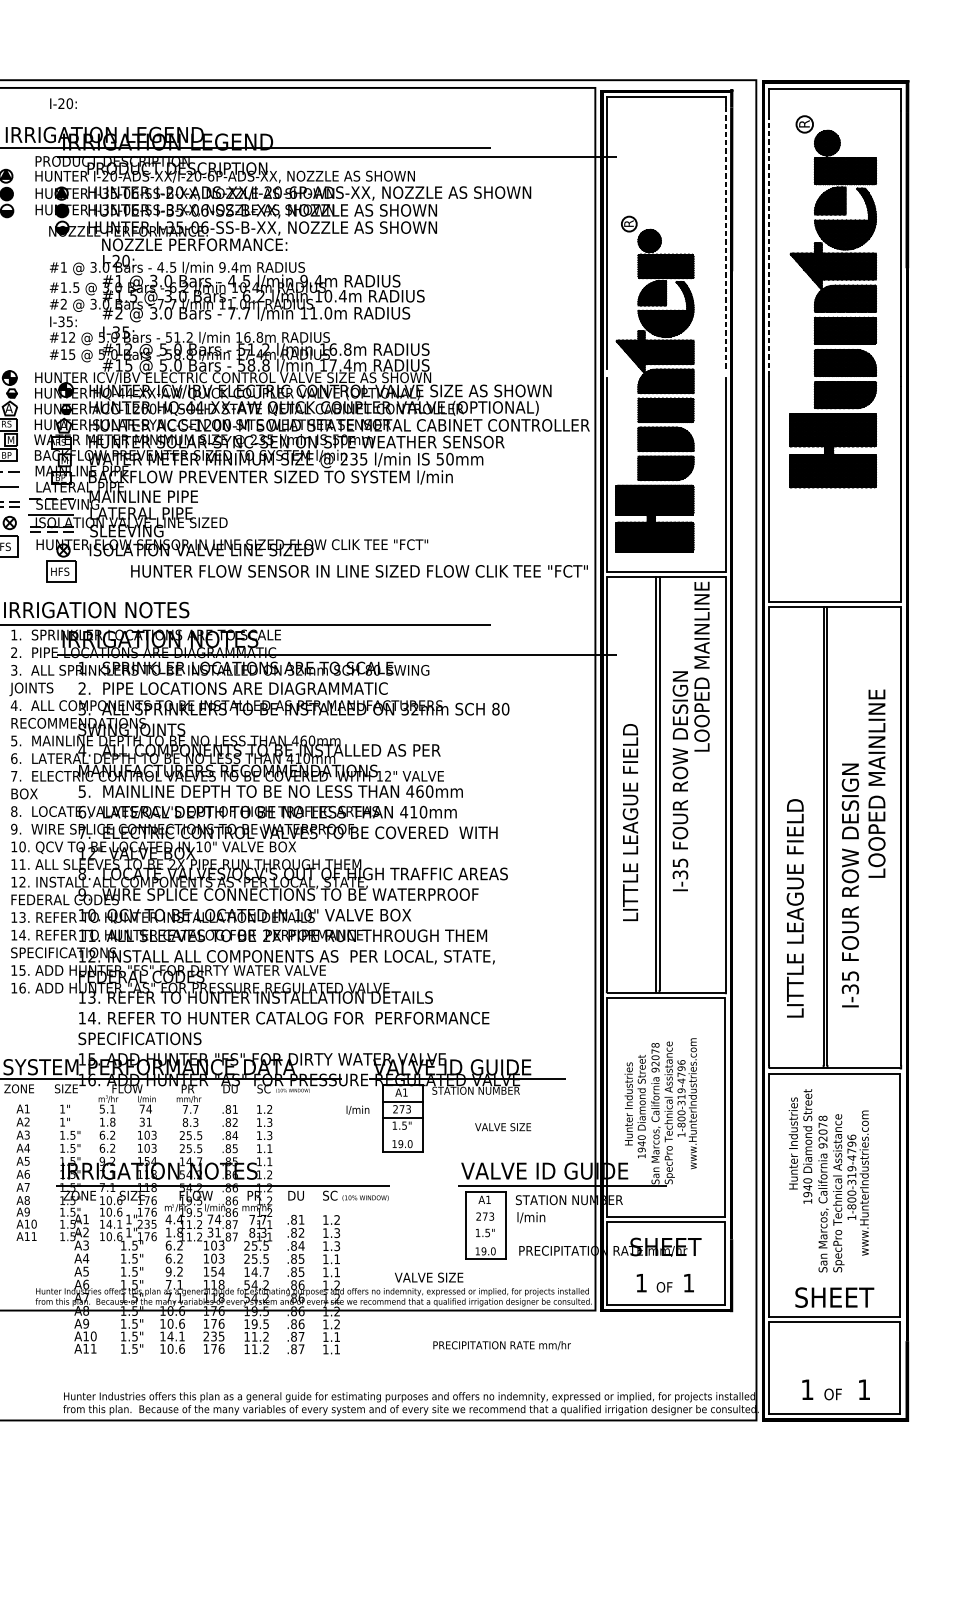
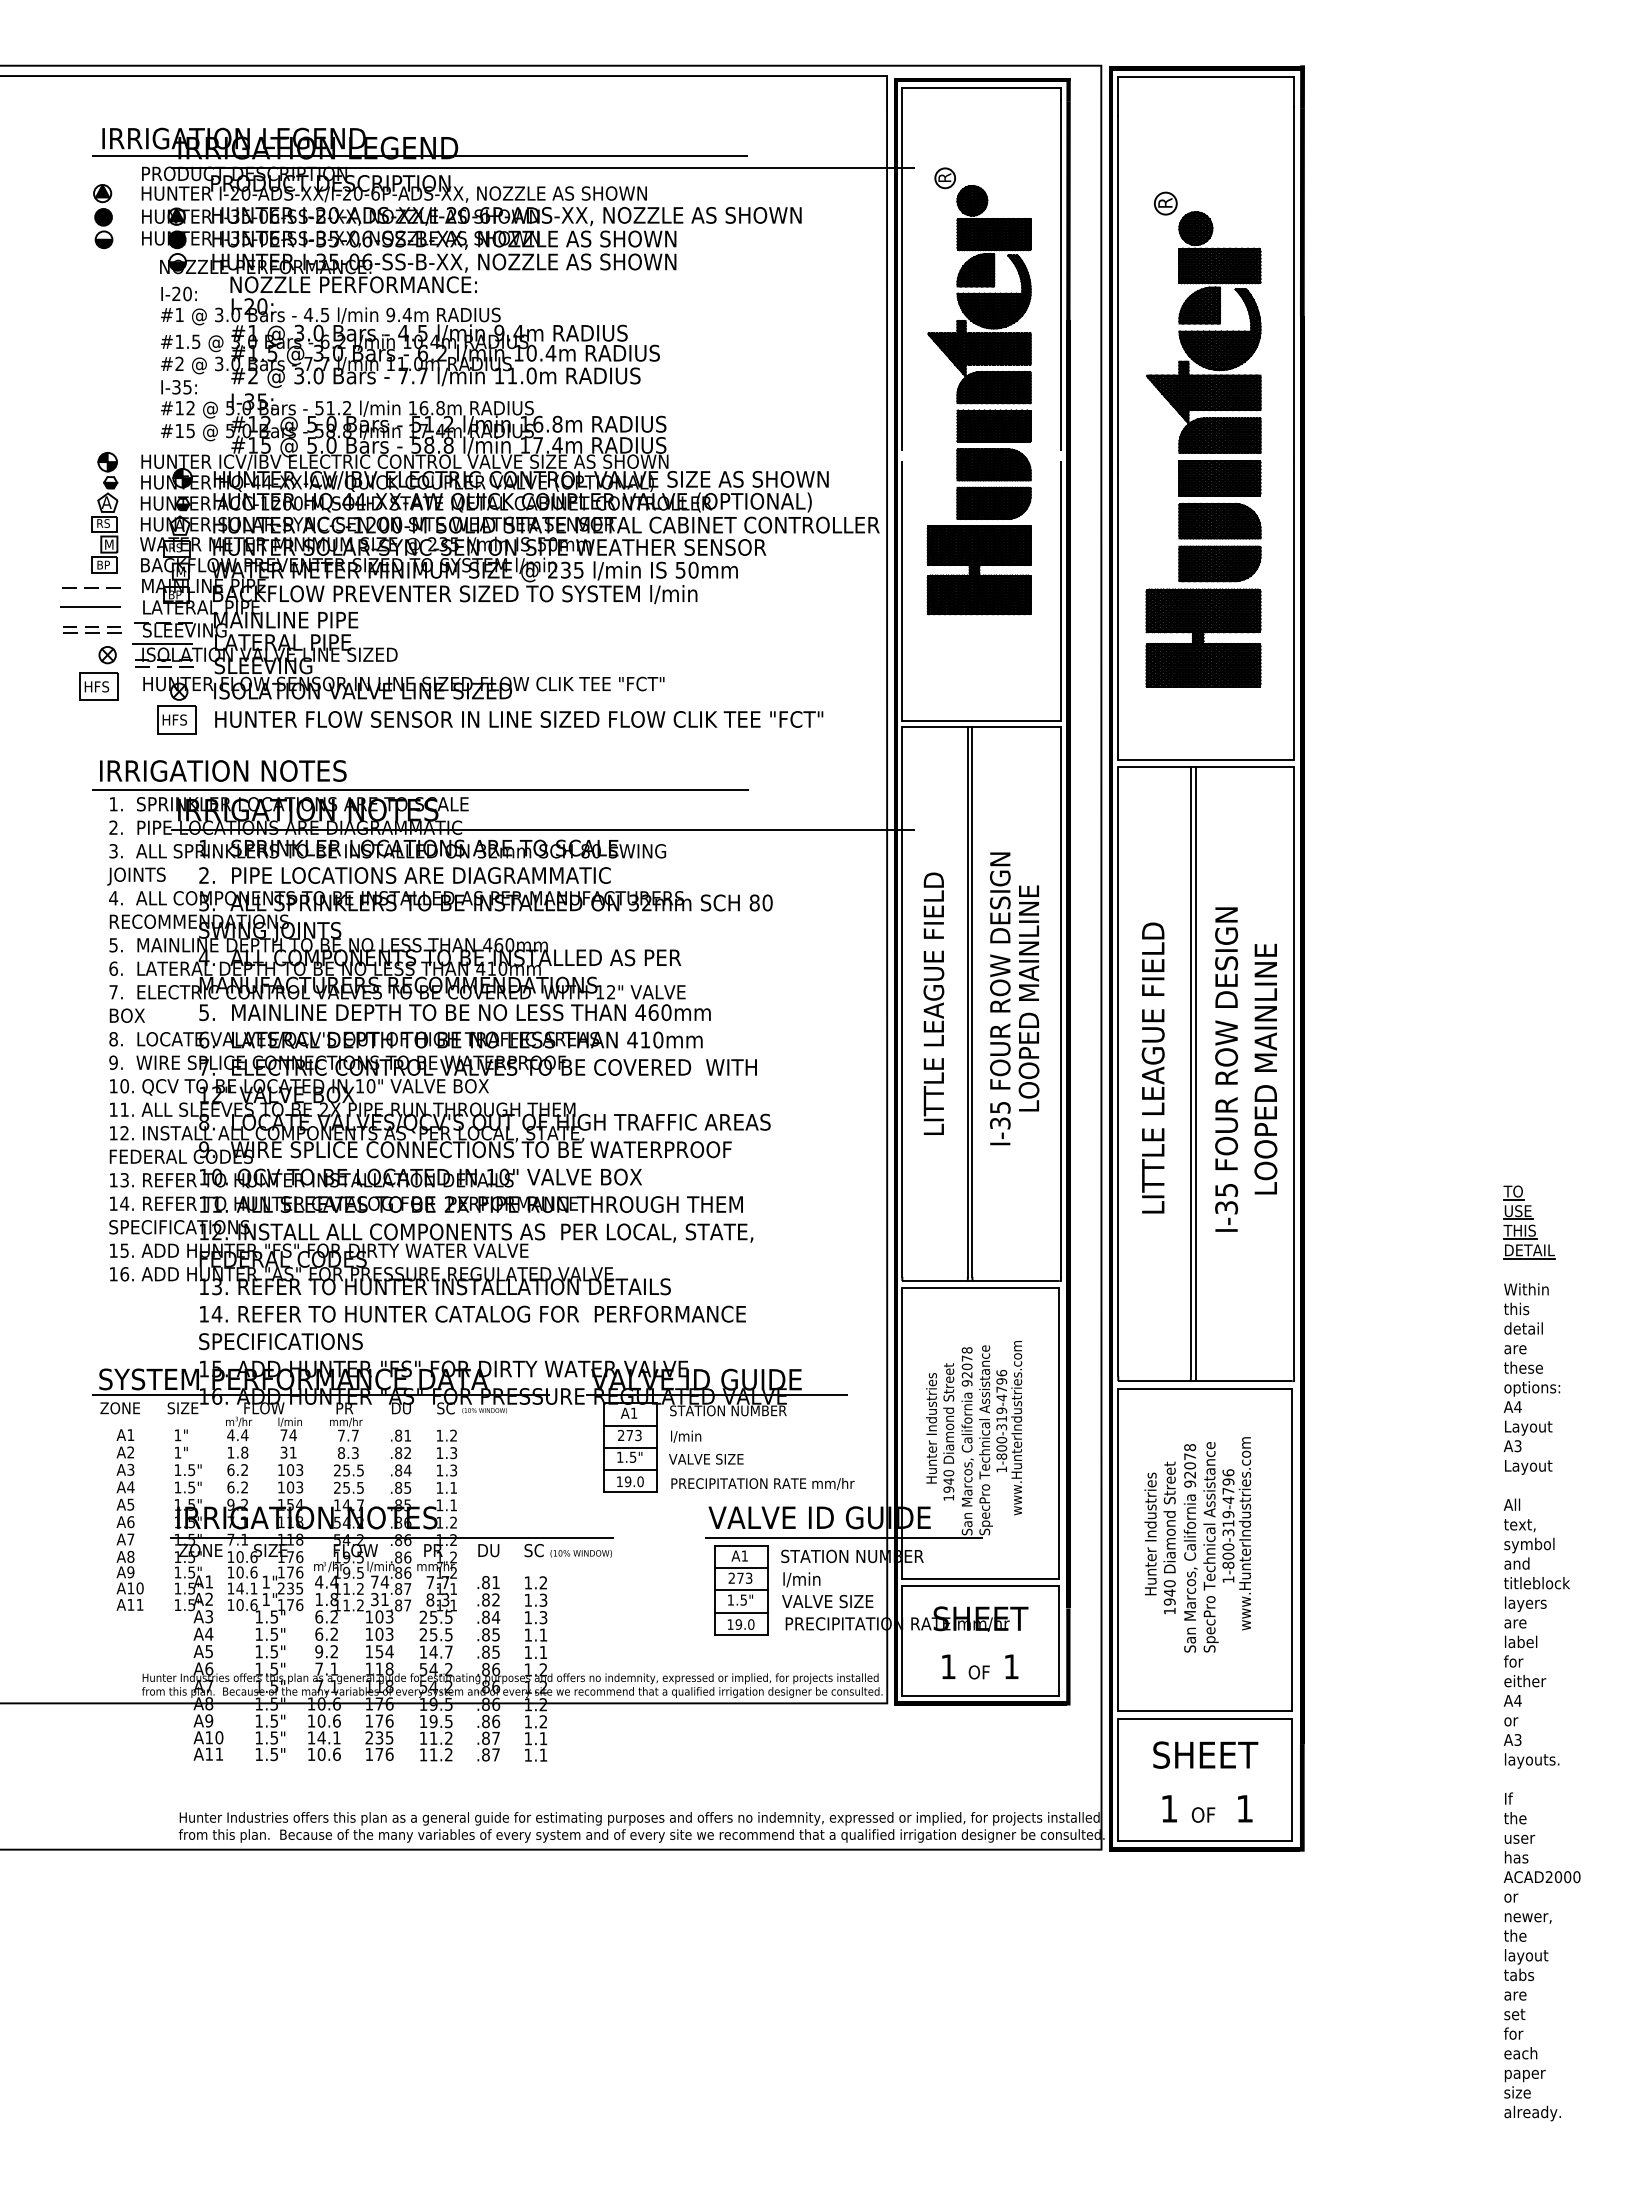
text: (63, 103) -> (178, 293), moved
line: (725, 237) -> (1060, 274), dashed -> solid
line: (769, 246) -> (1118, 287), dashed -> solid
part: (833, 301) -> (1203, 439), moved
part: (654, 384) -> (978, 391), moved
text: (359, 571) -> (519, 719), moved
text: (701, 666) -> (1028, 998), moved
text: (876, 783) -> (1265, 1068), moved
text: (630, 822) -> (933, 1003), moved
text: (850, 885) -> (1226, 1069), moved
text: (794, 907) -> (1152, 1067), moved
text: (107, 1109) -> (237, 1435), 5.1 -> 4.4
text: (358, 1110) -> (686, 1436), moved
text: (503, 1126) -> (706, 1458), moved
line: (402, 1134) -> (630, 1469), added
text: (800, 1146) -> (1159, 1537), moved
line: (485, 1209) -> (740, 1568), added
line: (485, 1225) -> (740, 1590), added
line: (485, 1242) -> (740, 1612), added
text: (428, 1277) -> (827, 1601), moved
text: (834, 1297) -> (1205, 1754), moved
text: (501, 1345) -> (762, 1484), moved

